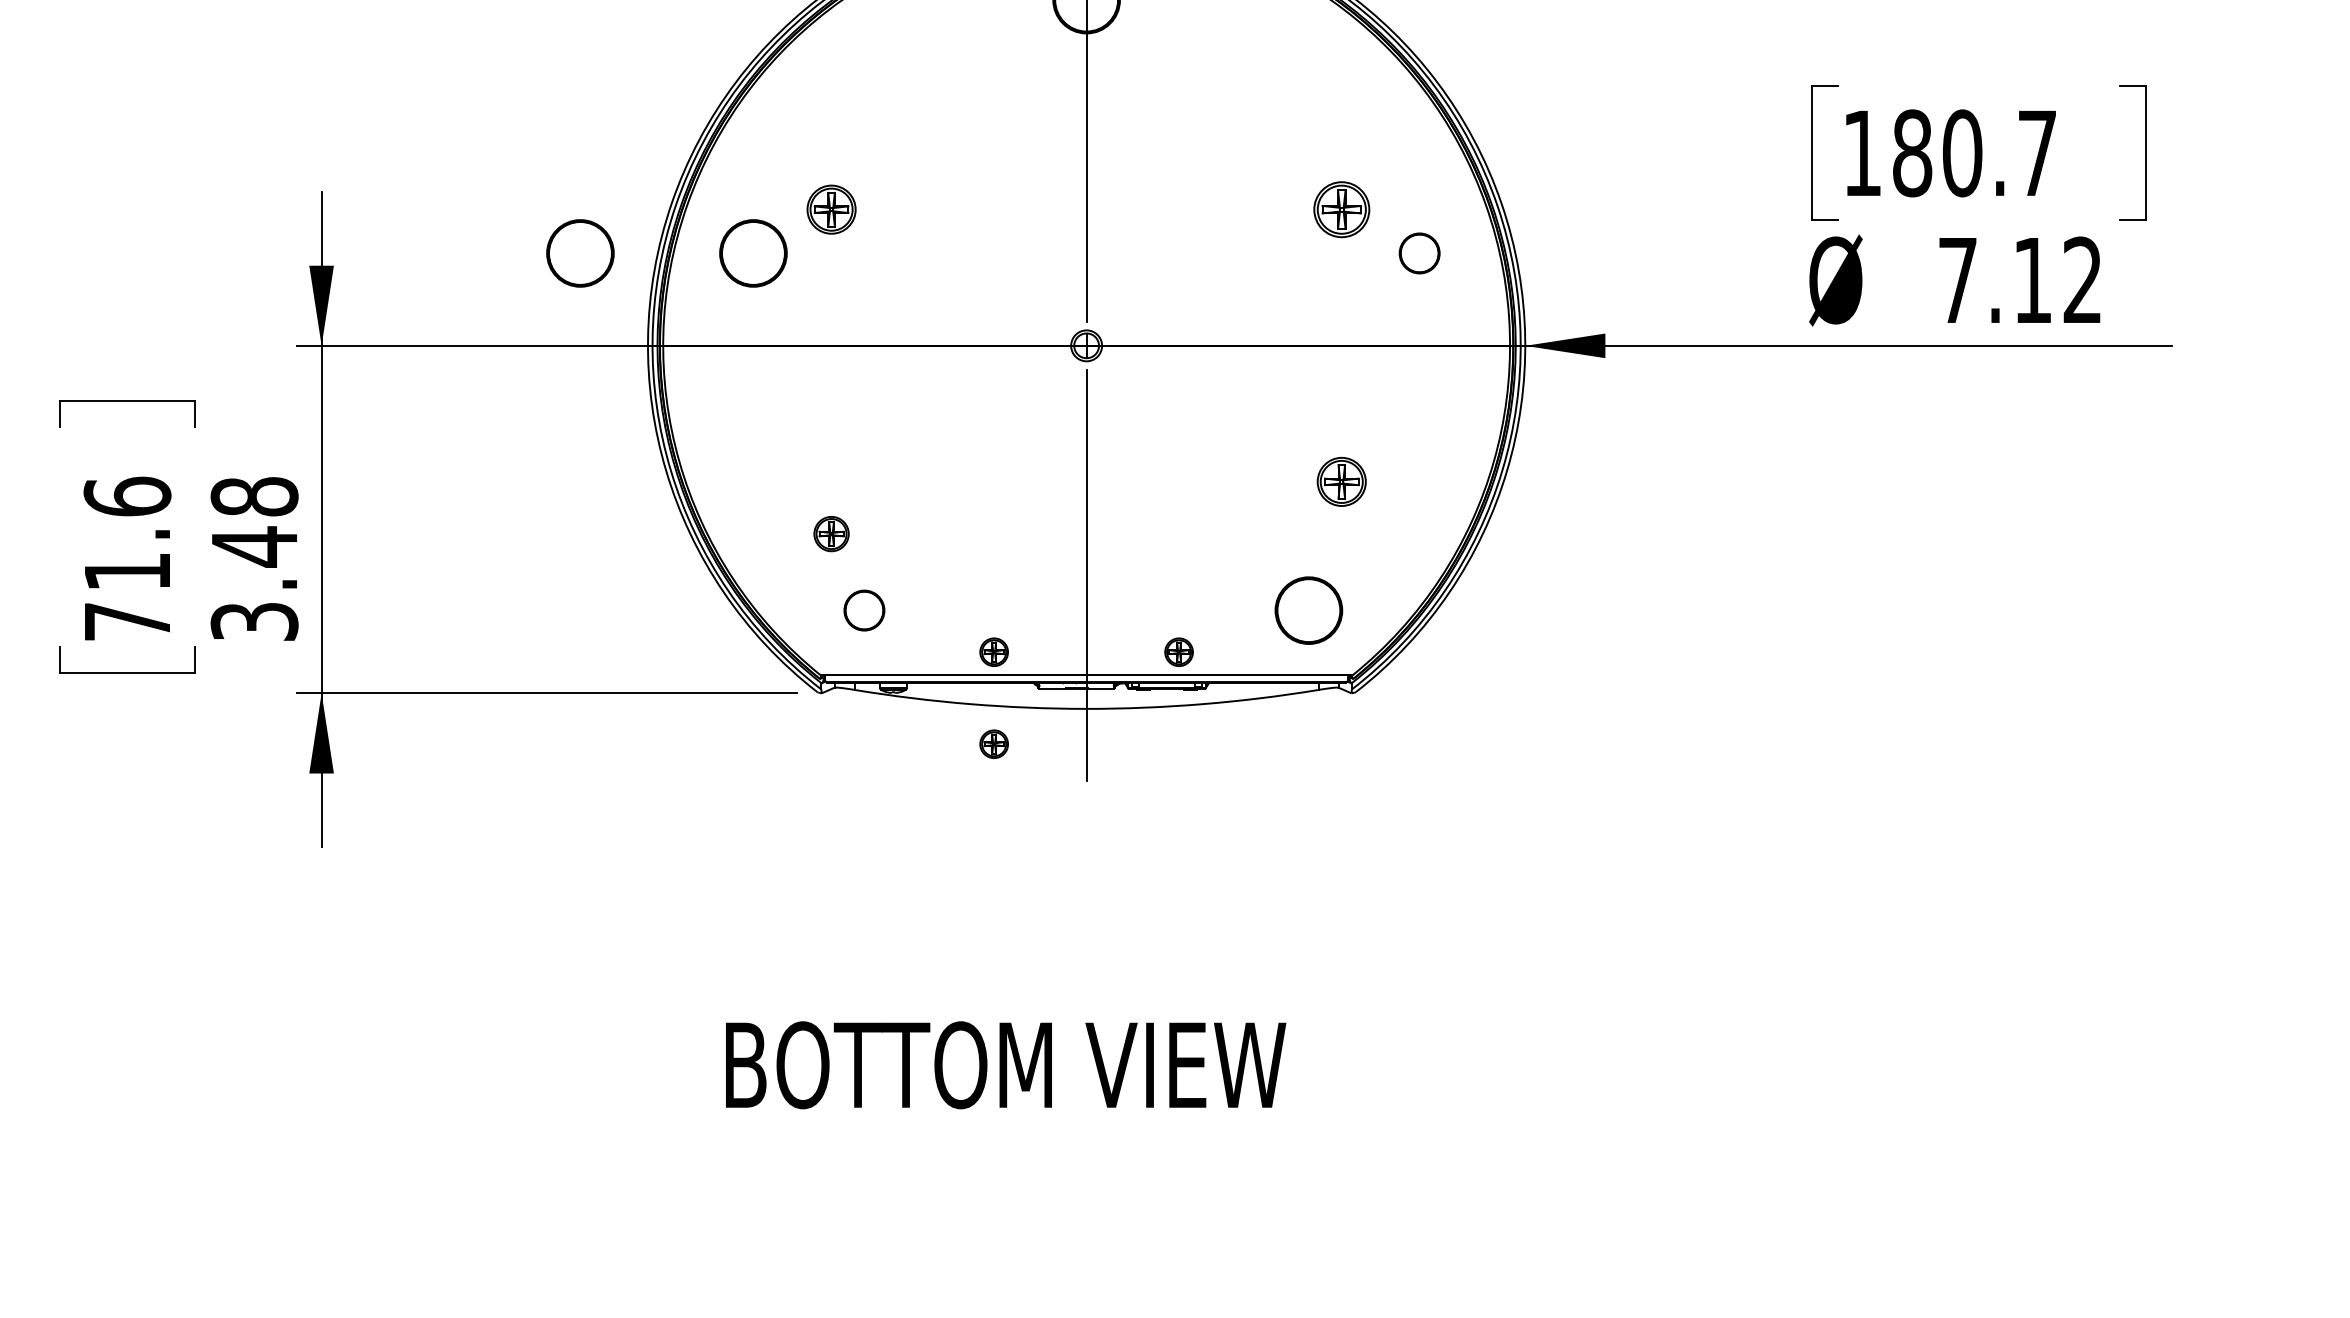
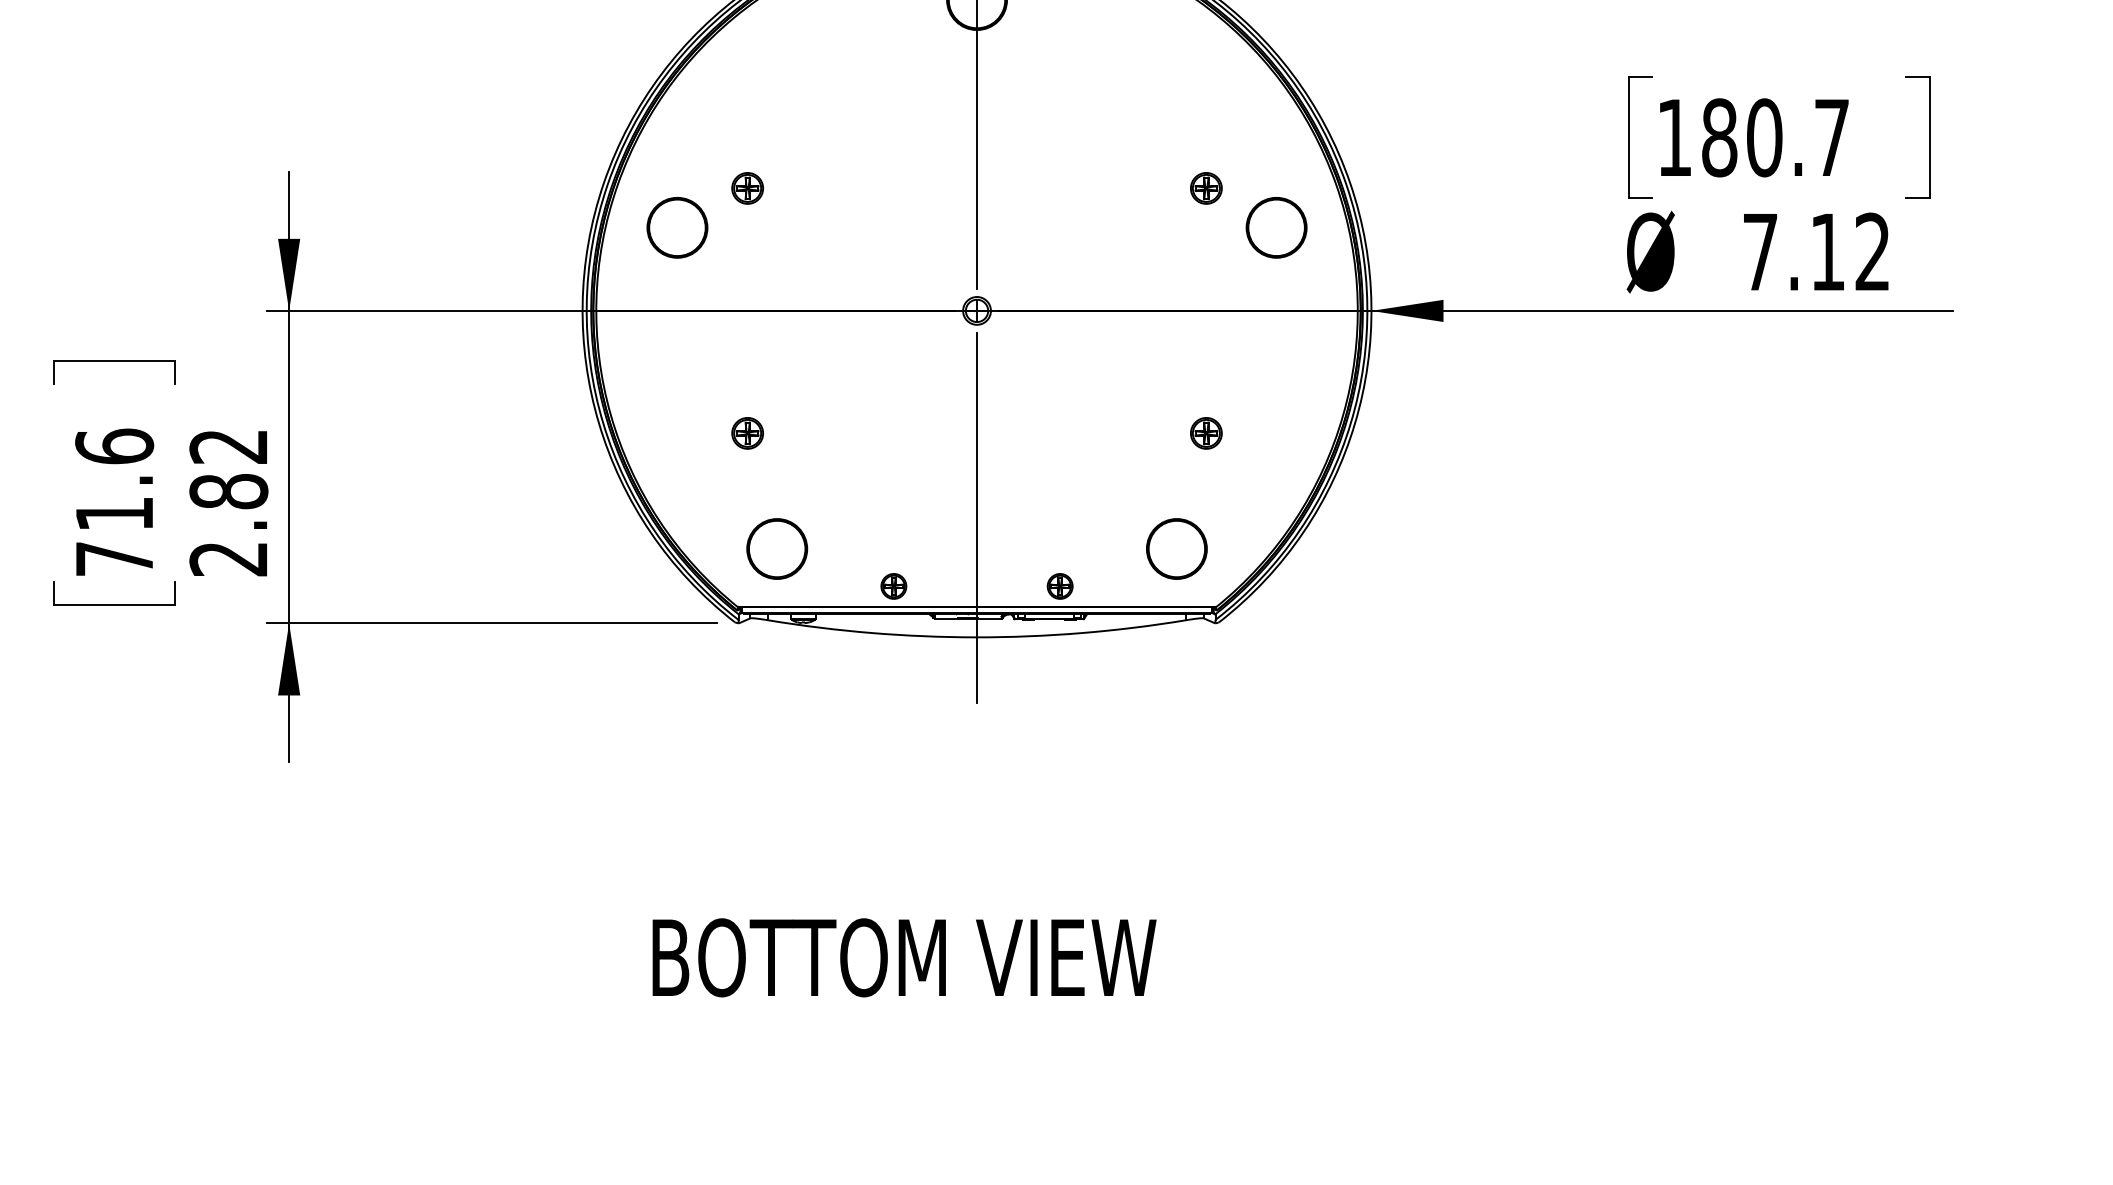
part: (831, 209) -> (747, 188), size x0.71
part: (1341, 209) -> (1206, 188), size x0.62
circle: (580, 253) -> (521, 227), removed
part: (1419, 253) -> (1276, 227), size x1.67
part: (1341, 482) -> (1206, 433), size x0.71
part: (831, 534) -> (747, 433), moved
text: (254, 558) -> (228, 502), 3.48 -> 2.82
part: (864, 610) -> (777, 548), size x1.67
part: (993, 743) -> (893, 668), removed

